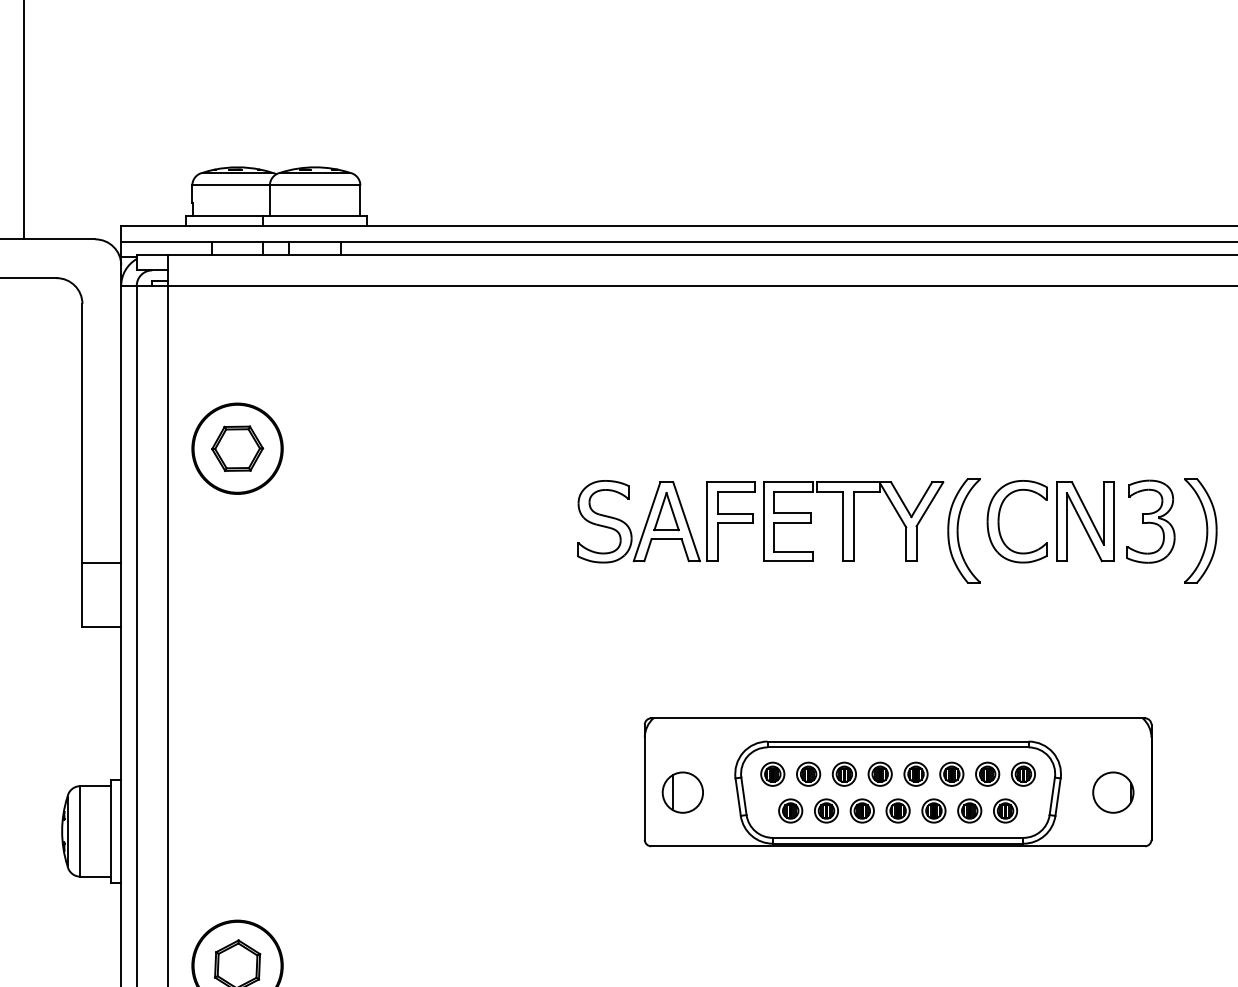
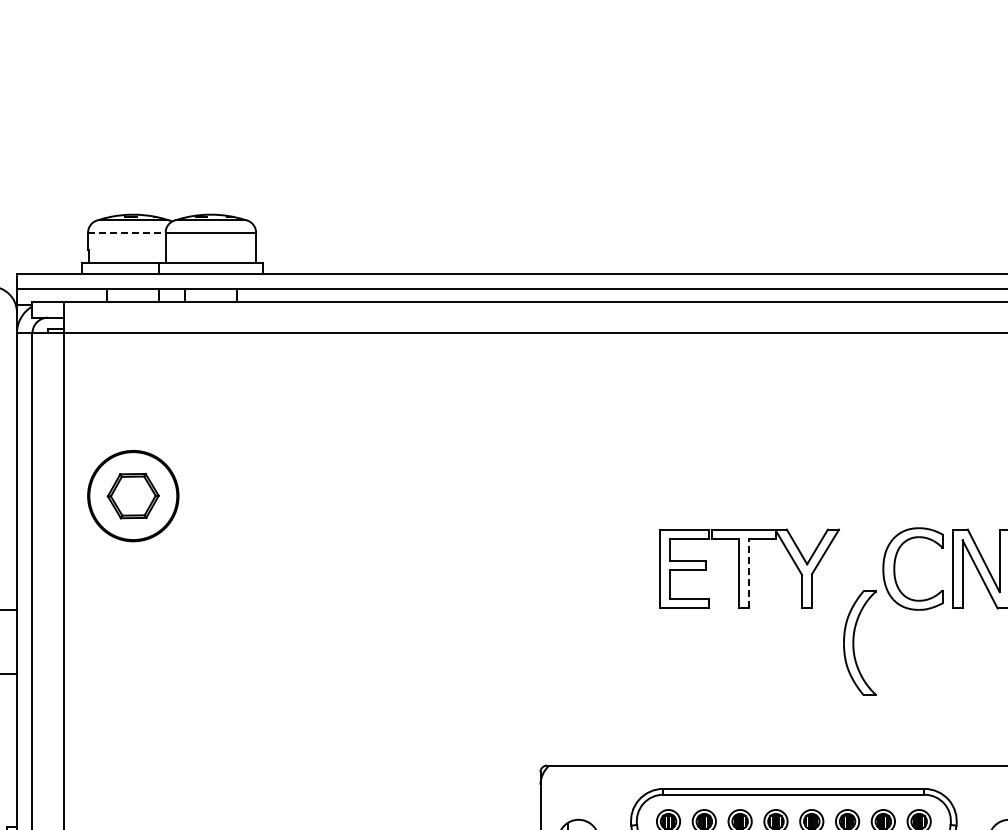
line: (231, 185) -> (127, 232), solid -> dashed
part: (666, 521) -> (562, 568), removed
line: (853, 526) -> (749, 573), solid -> dashed
part: (963, 530) -> (859, 642), moved

